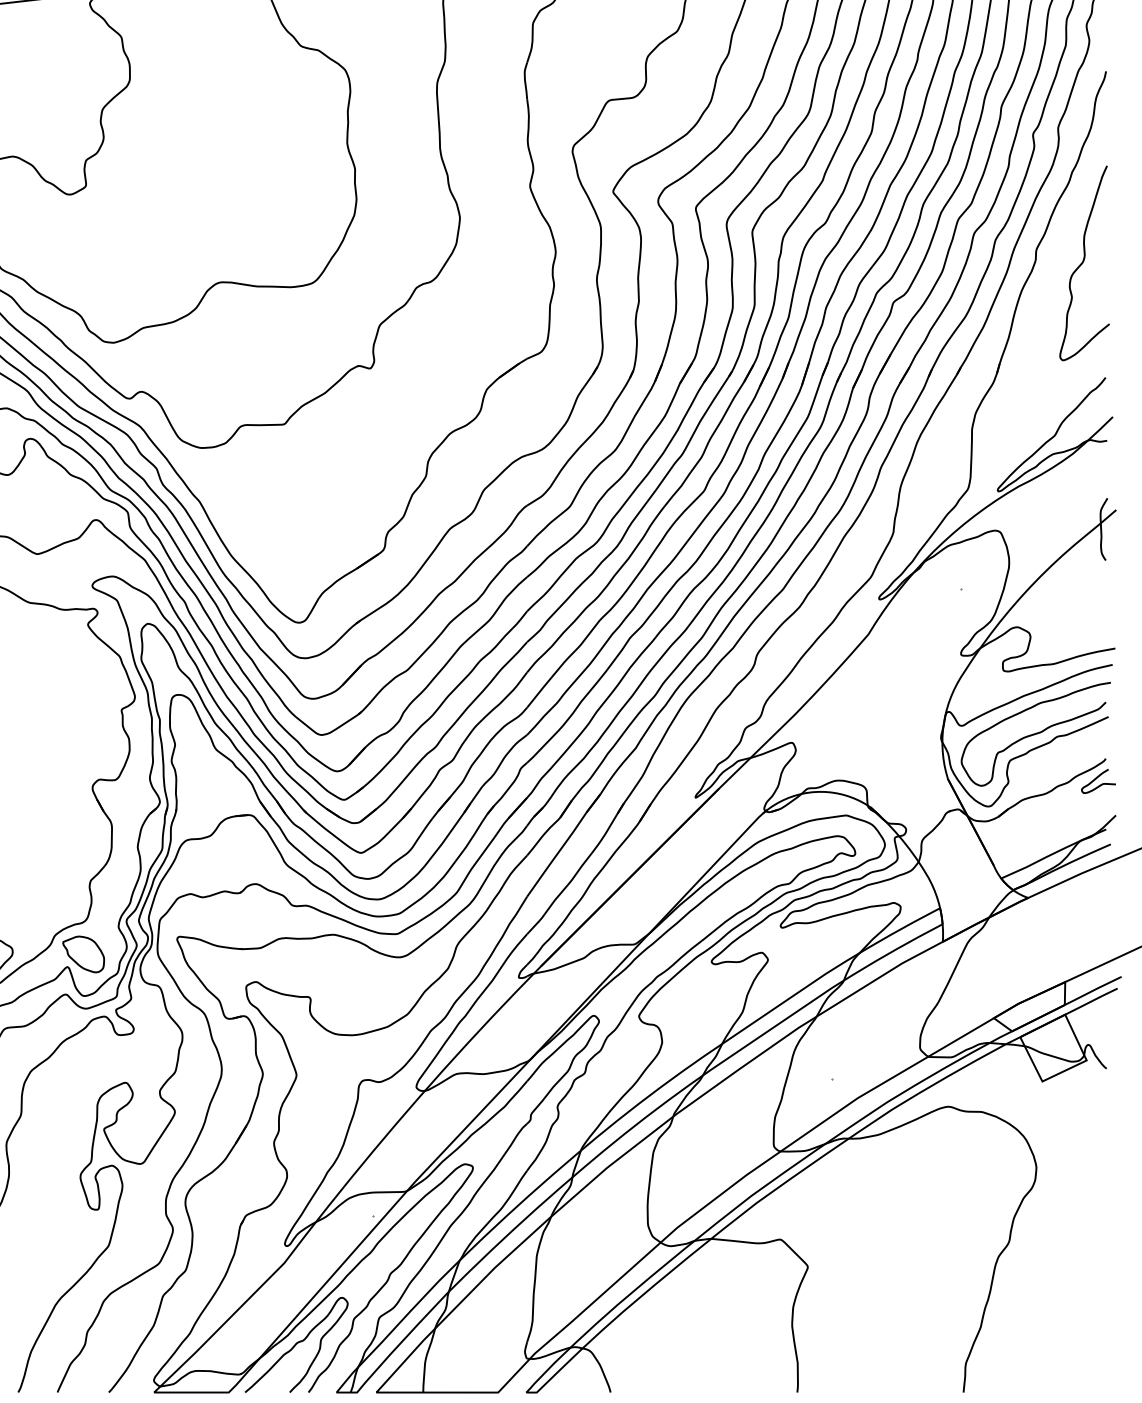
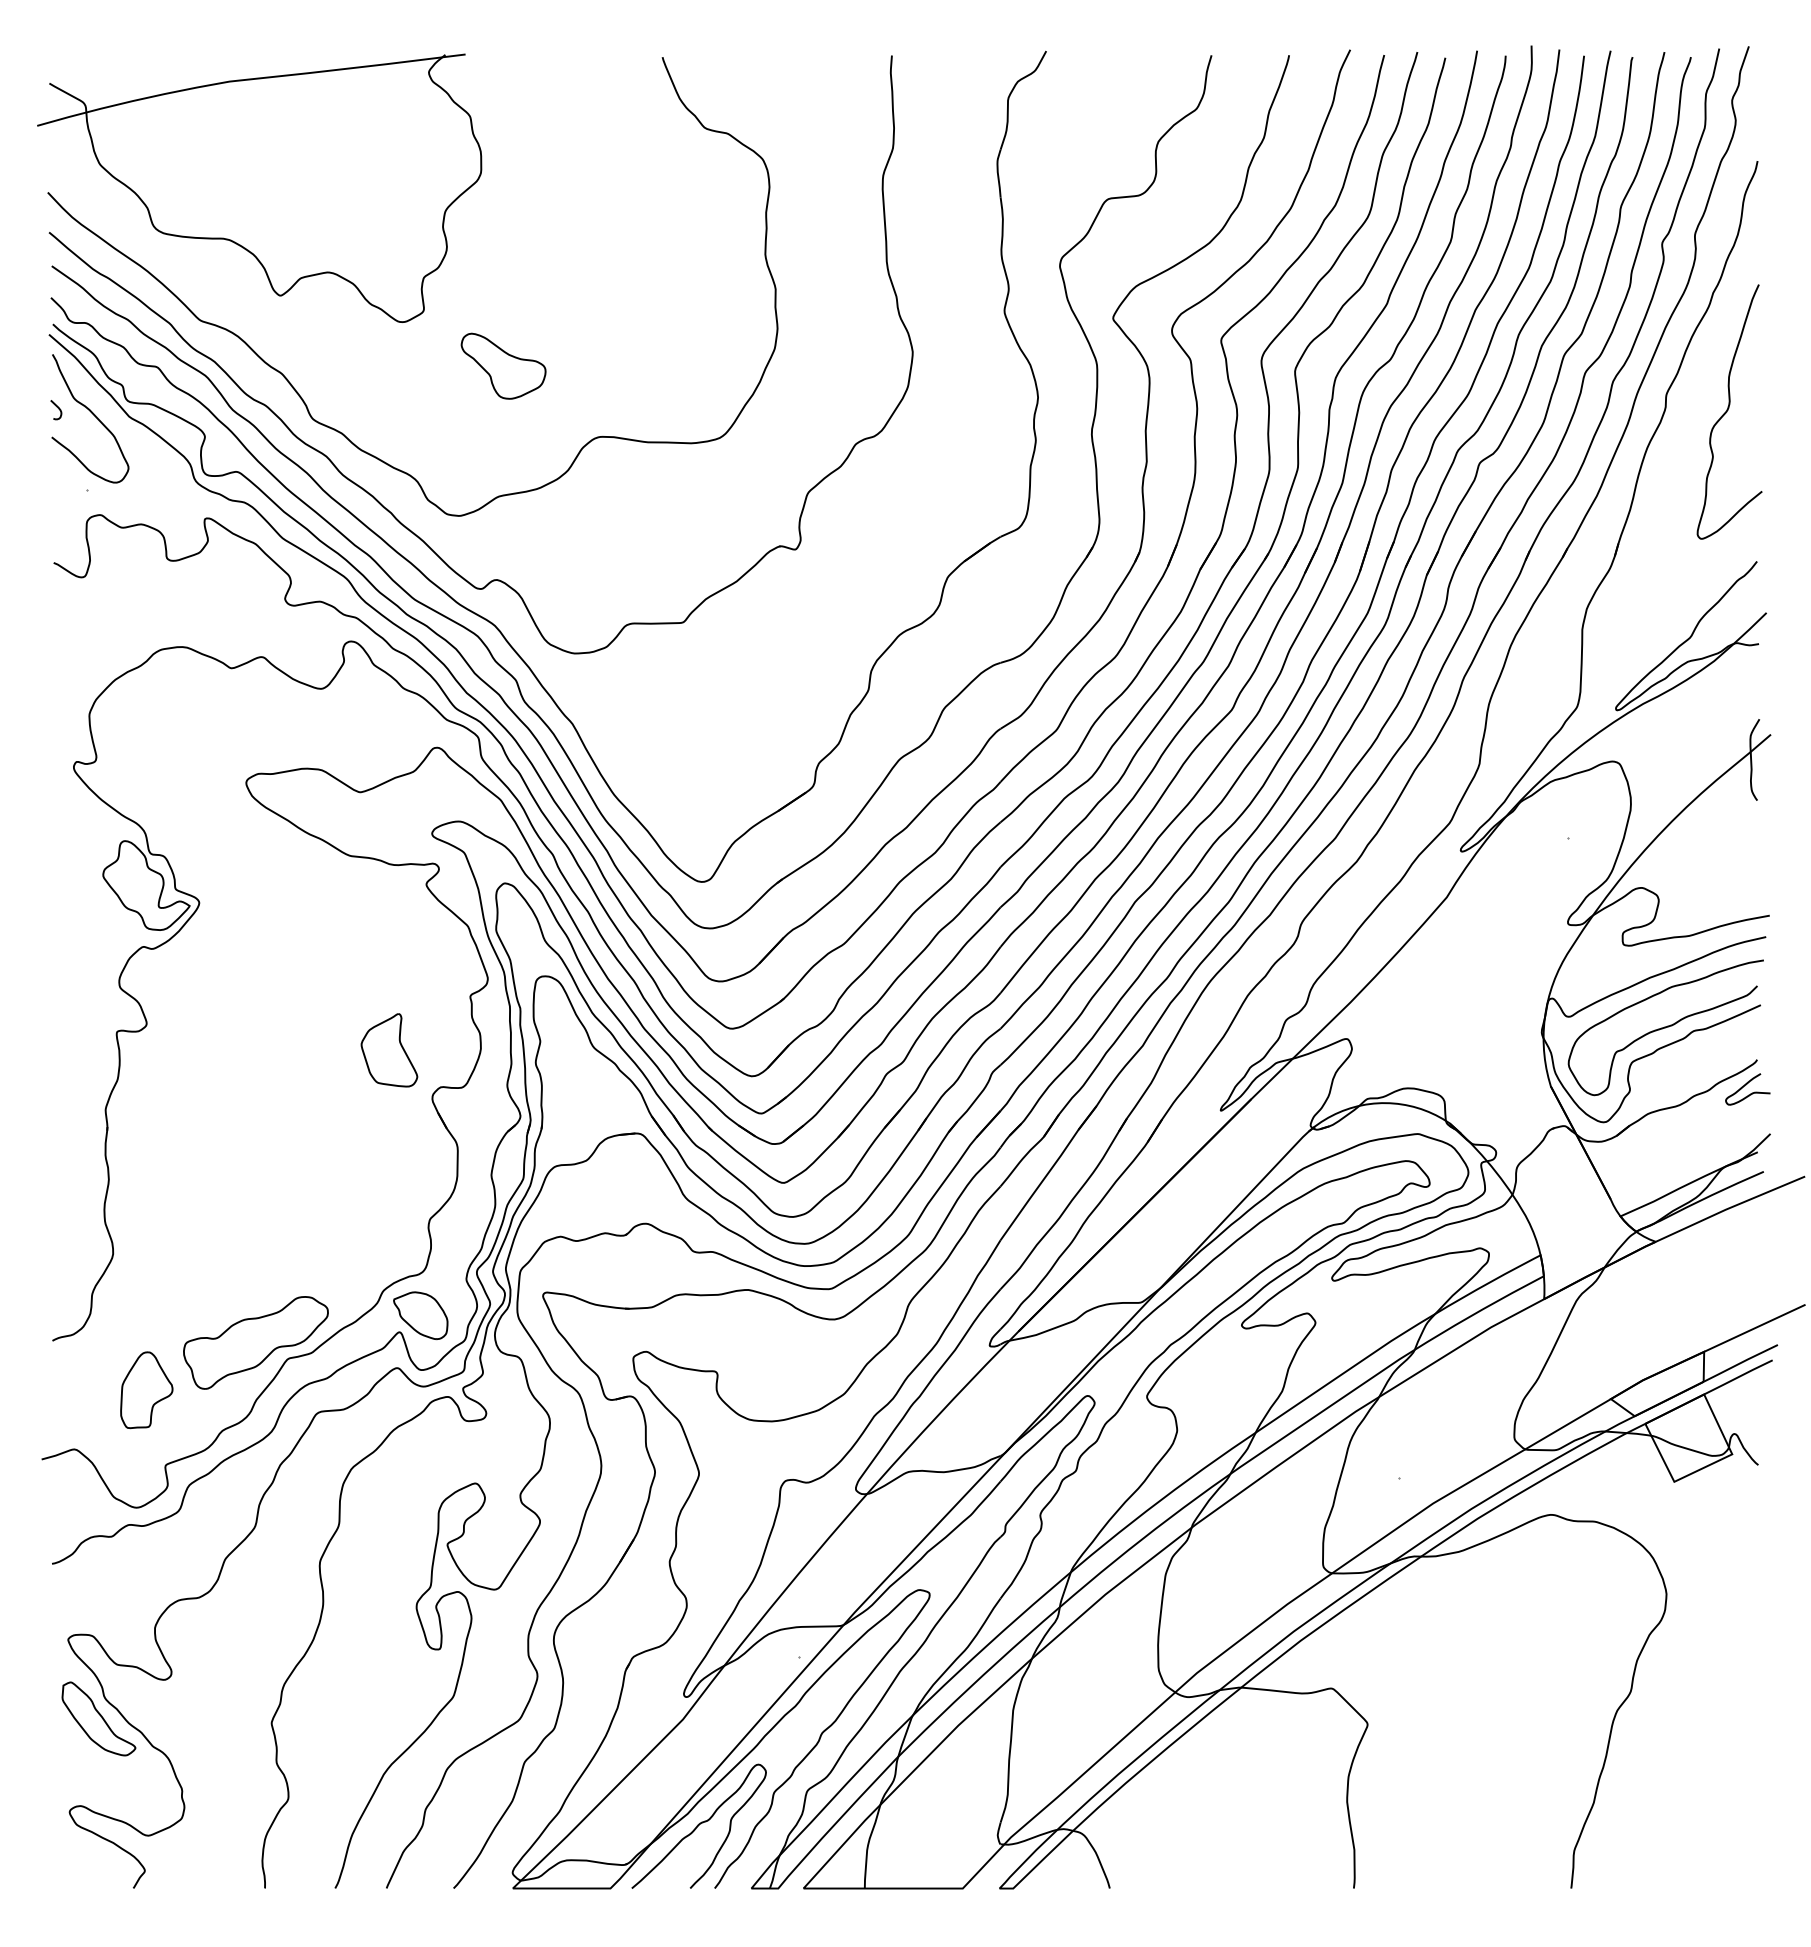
part: (146, 227) -> (503, 365), added
part: (59, 751) -> (389, 1050), added

